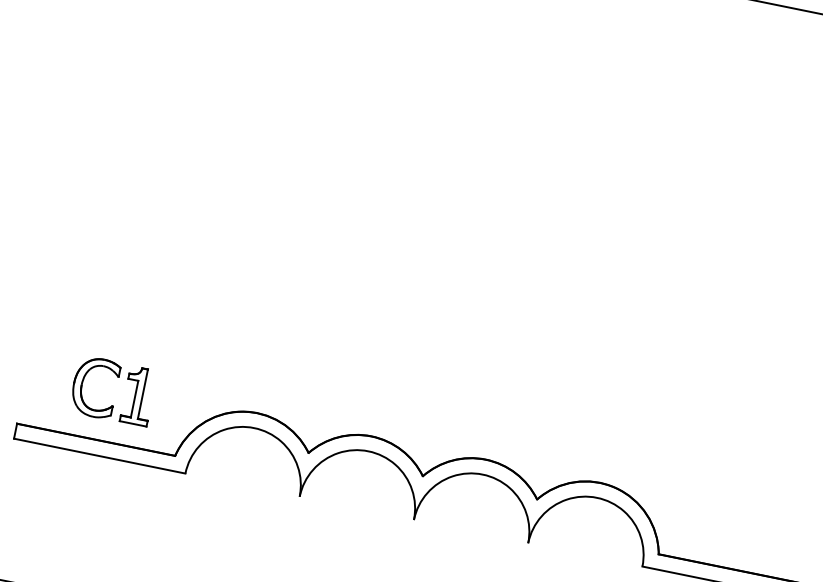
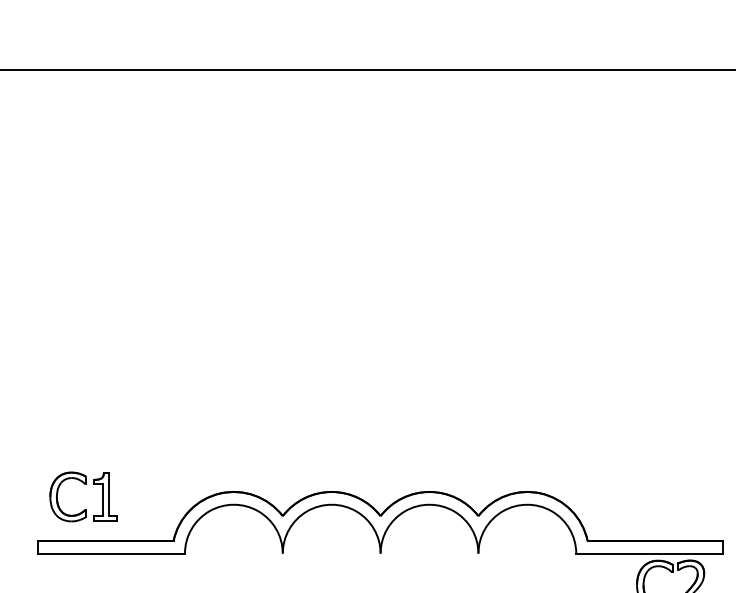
part: (116, 376) -> (84, 484), moved

